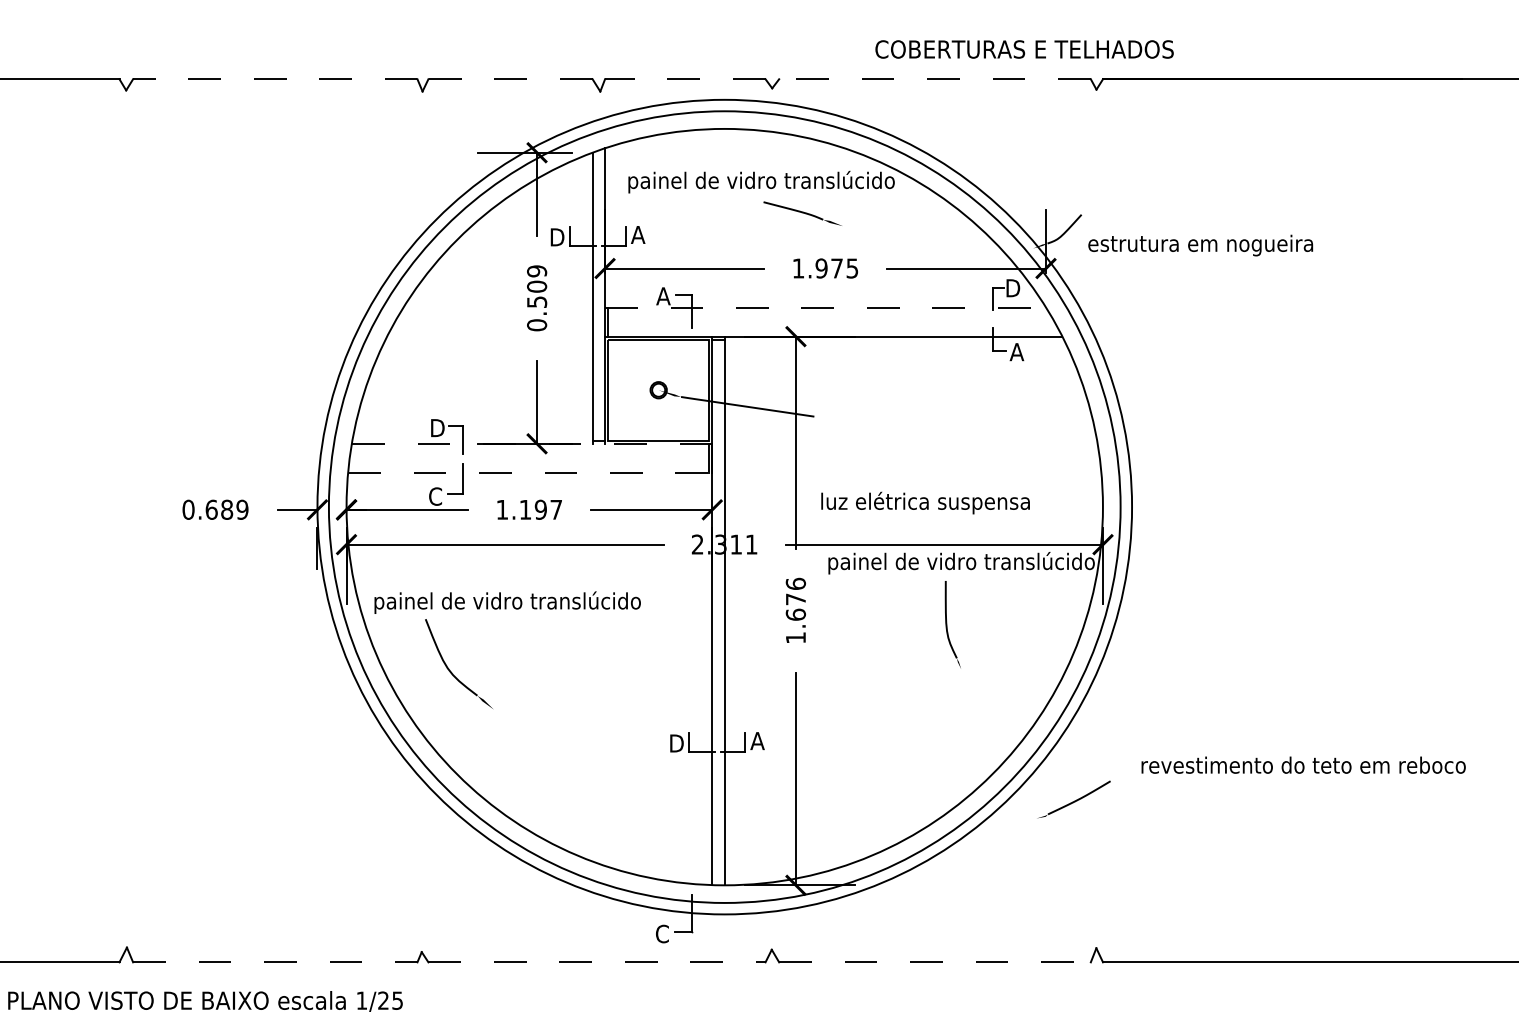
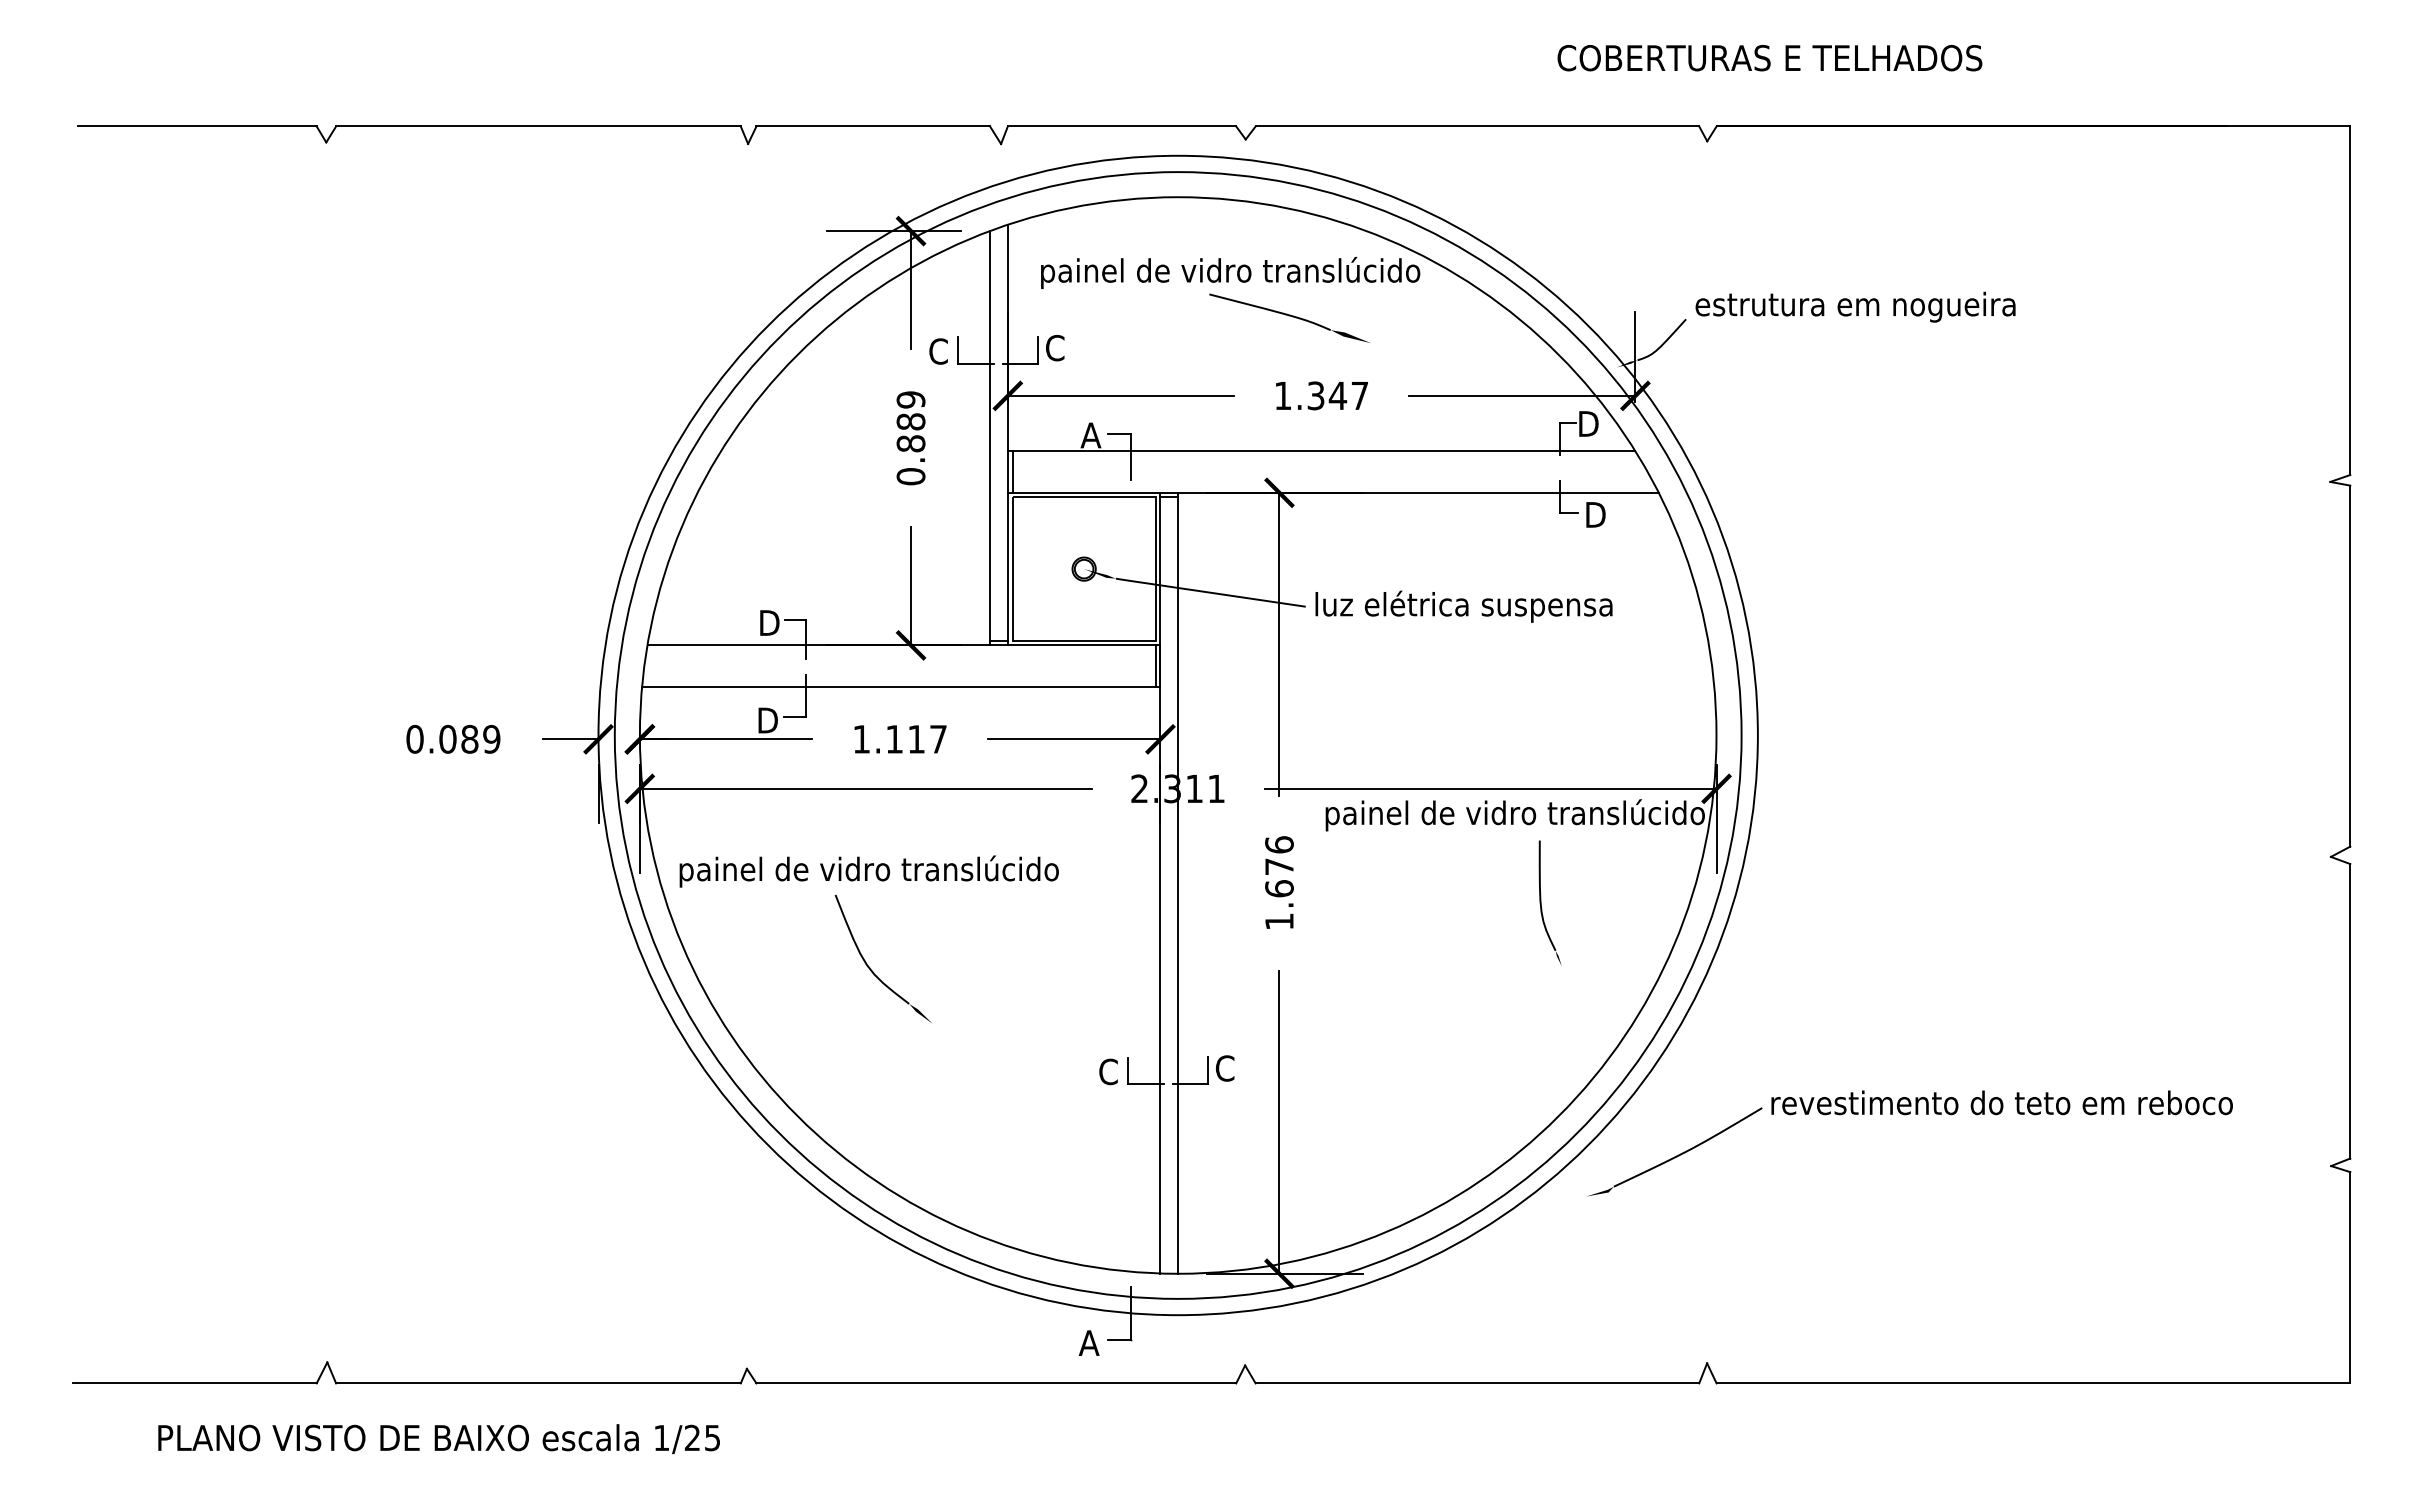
text: (1024, 49) -> (1769, 58), moved
line: (274, 79) -> (537, 126), dashed -> solid
line: (510, 79) -> (873, 126), dashed -> solid
line: (684, 79) -> (1121, 126), dashed -> solid
line: (935, 79) -> (1477, 126), dashed -> solid
part: (802, 213) -> (1289, 317), size x1.43
text: (637, 234) -> (1054, 347), A -> C
text: (557, 237) -> (939, 351), D -> C
text: (1200, 245) -> (1855, 306), moved
text: (836, 268) -> (1337, 395), 1.975 -> 1.347
text: (536, 294) -> (910, 432), 0.509 -> 0.889
line: (825, 307) -> (1321, 451), dashed -> solid
text: (1017, 351) -> (1594, 514), A -> D
line: (531, 443) -> (903, 645), dashed -> solid
line: (530, 472) -> (901, 686), dashed -> solid
text: (436, 496) -> (767, 720), C -> D
text: (925, 502) -> (1463, 606), moved
text: (211, 509) -> (447, 739), 0.689 -> 0.089
text: (540, 509) -> (916, 738), 1.197 -> 1.117
part: (947, 624) -> (1541, 902), moved
part: (450, 670) -> (870, 967), moved
text: (757, 741) -> (1224, 1068), A -> C
text: (676, 743) -> (1109, 1071), D -> C
part: (1073, 799) -> (1674, 1151), size x1.67
text: (661, 933) -> (1088, 1342), C -> A
line: (275, 962) -> (538, 1383), dashed -> solid
line: (597, 962) -> (996, 1383), dashed -> solid
line: (935, 962) -> (1477, 1383), dashed -> solid

